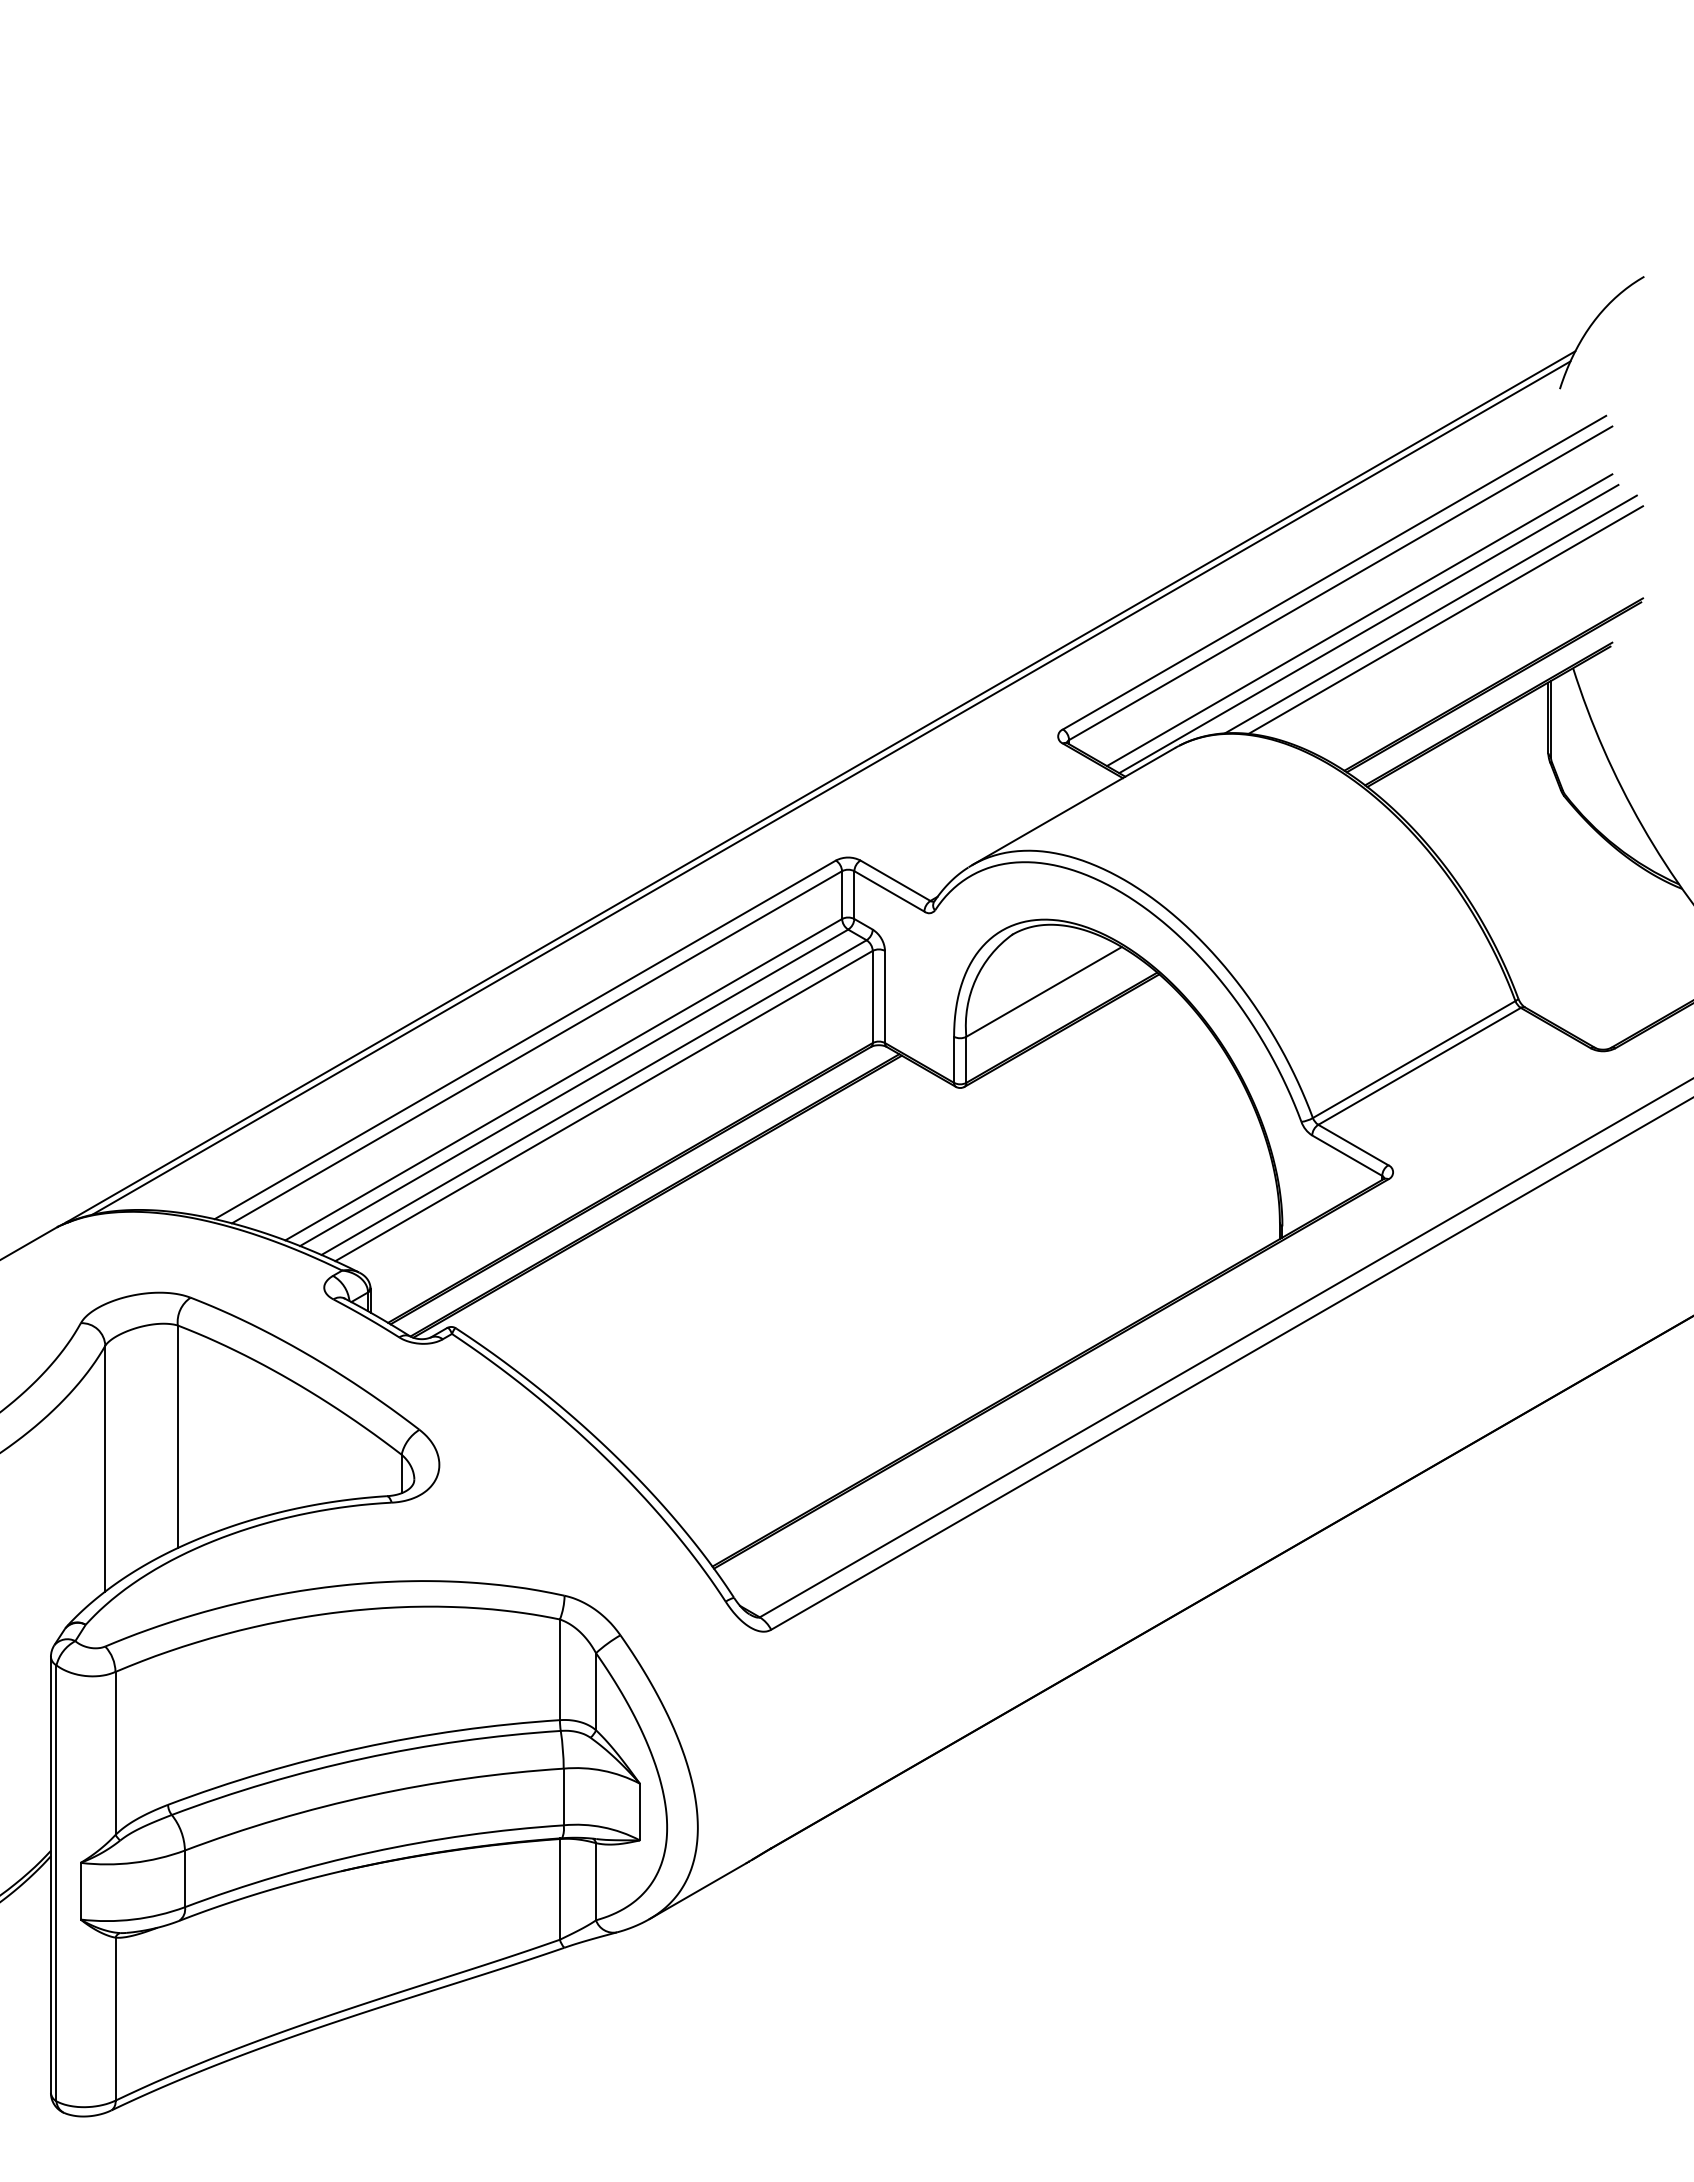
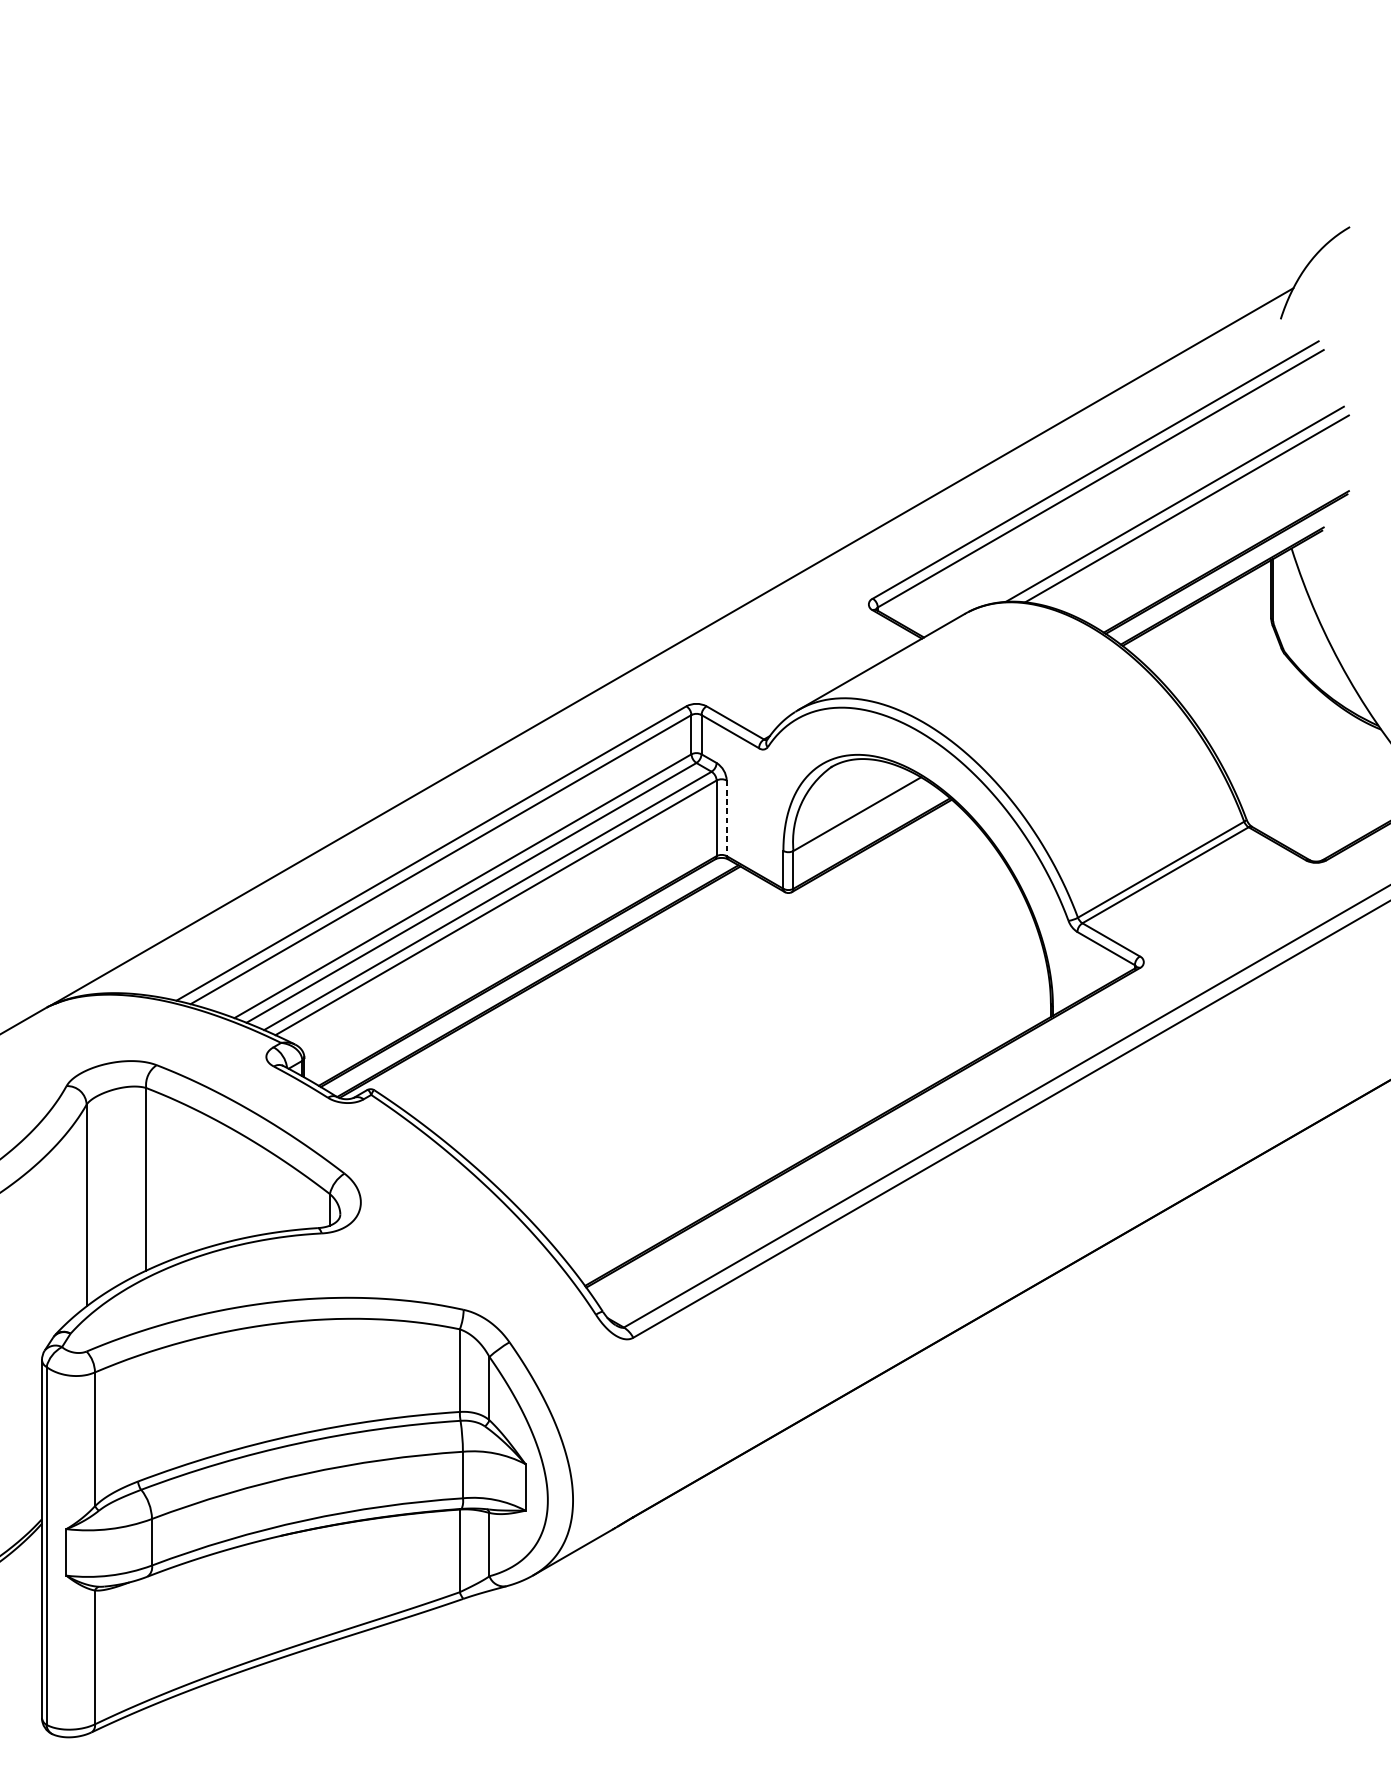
line: (1359, 620) -> (1116, 509), removed
line: (1368, 628) -> (1123, 515), removed
line: (831, 787) -> (682, 646), removed
line: (885, 997) -> (727, 818), solid -> dashed

